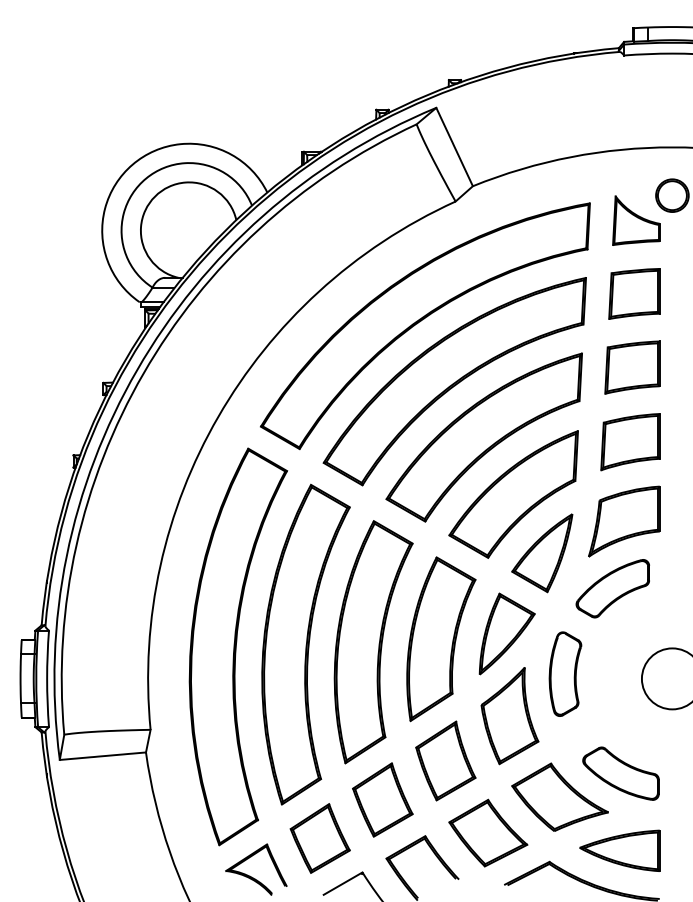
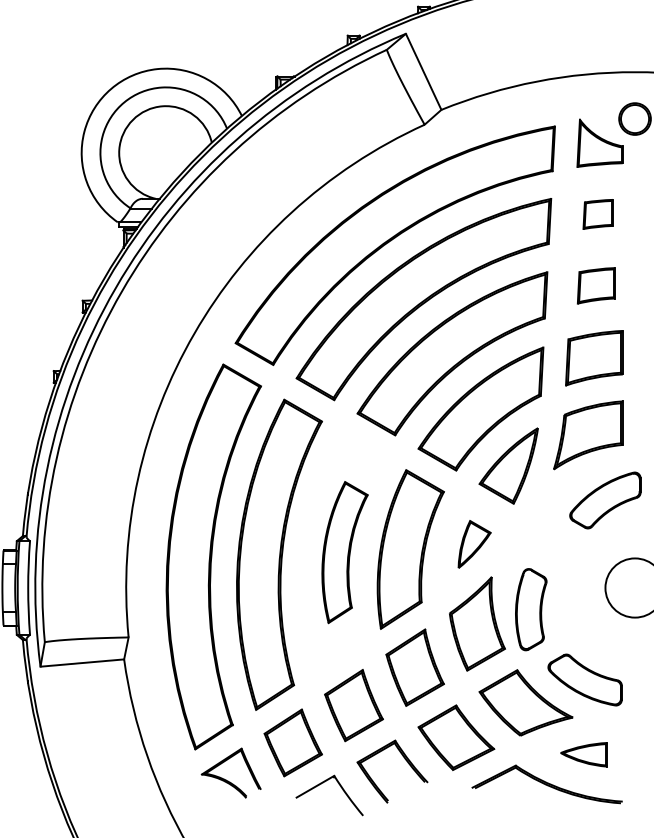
part: (634, 293) -> (598, 213), size x0.6
part: (632, 367) -> (596, 285), size x0.7
part: (612, 588) -> (605, 500), moved
part: (506, 633) -> (474, 543), size x0.6
part: (373, 642) -> (344, 552), size x0.6
part: (565, 673) -> (531, 608), moved
part: (619, 850) -> (583, 754), size x0.6

